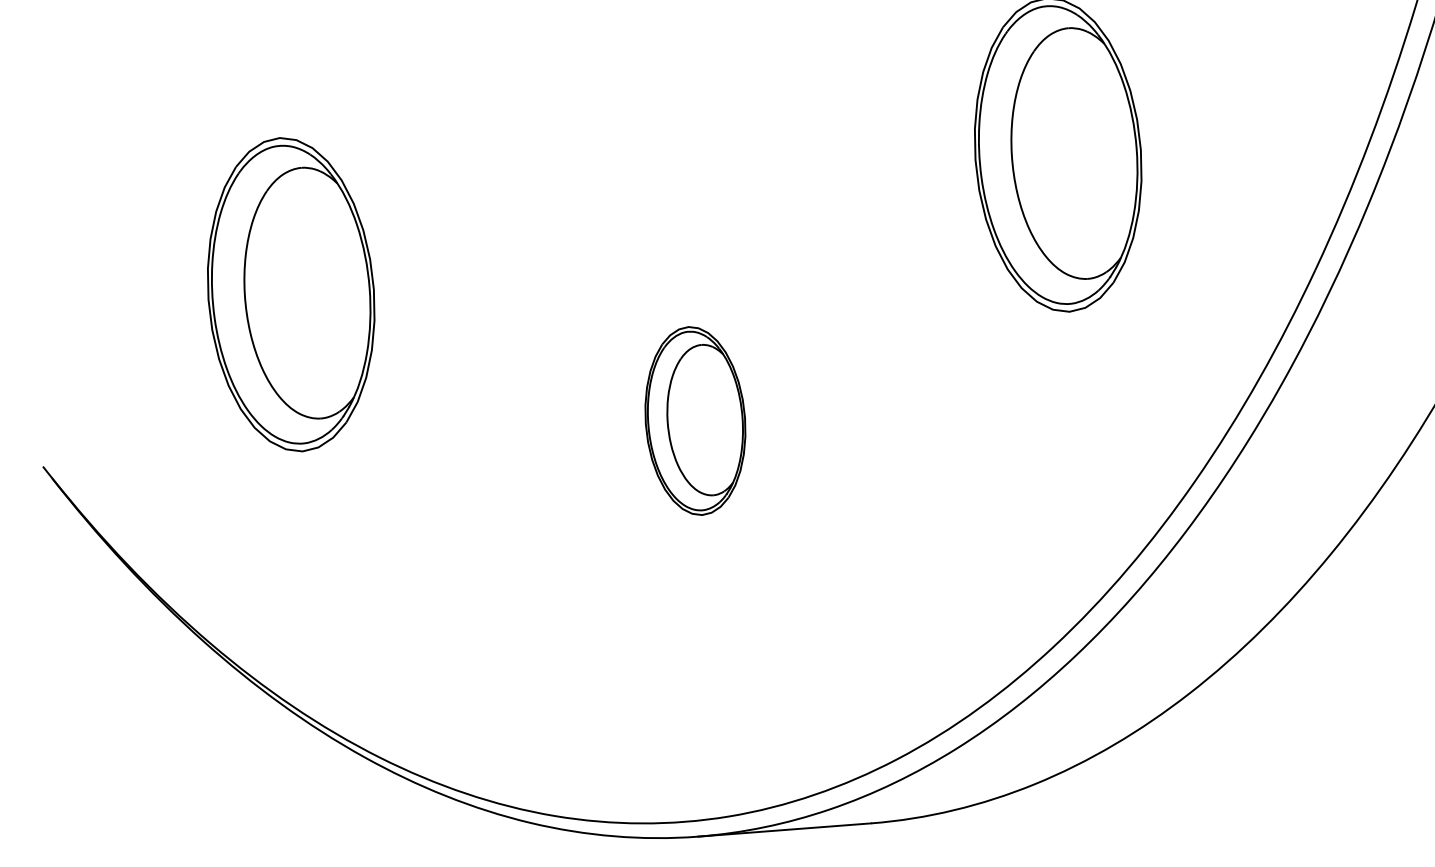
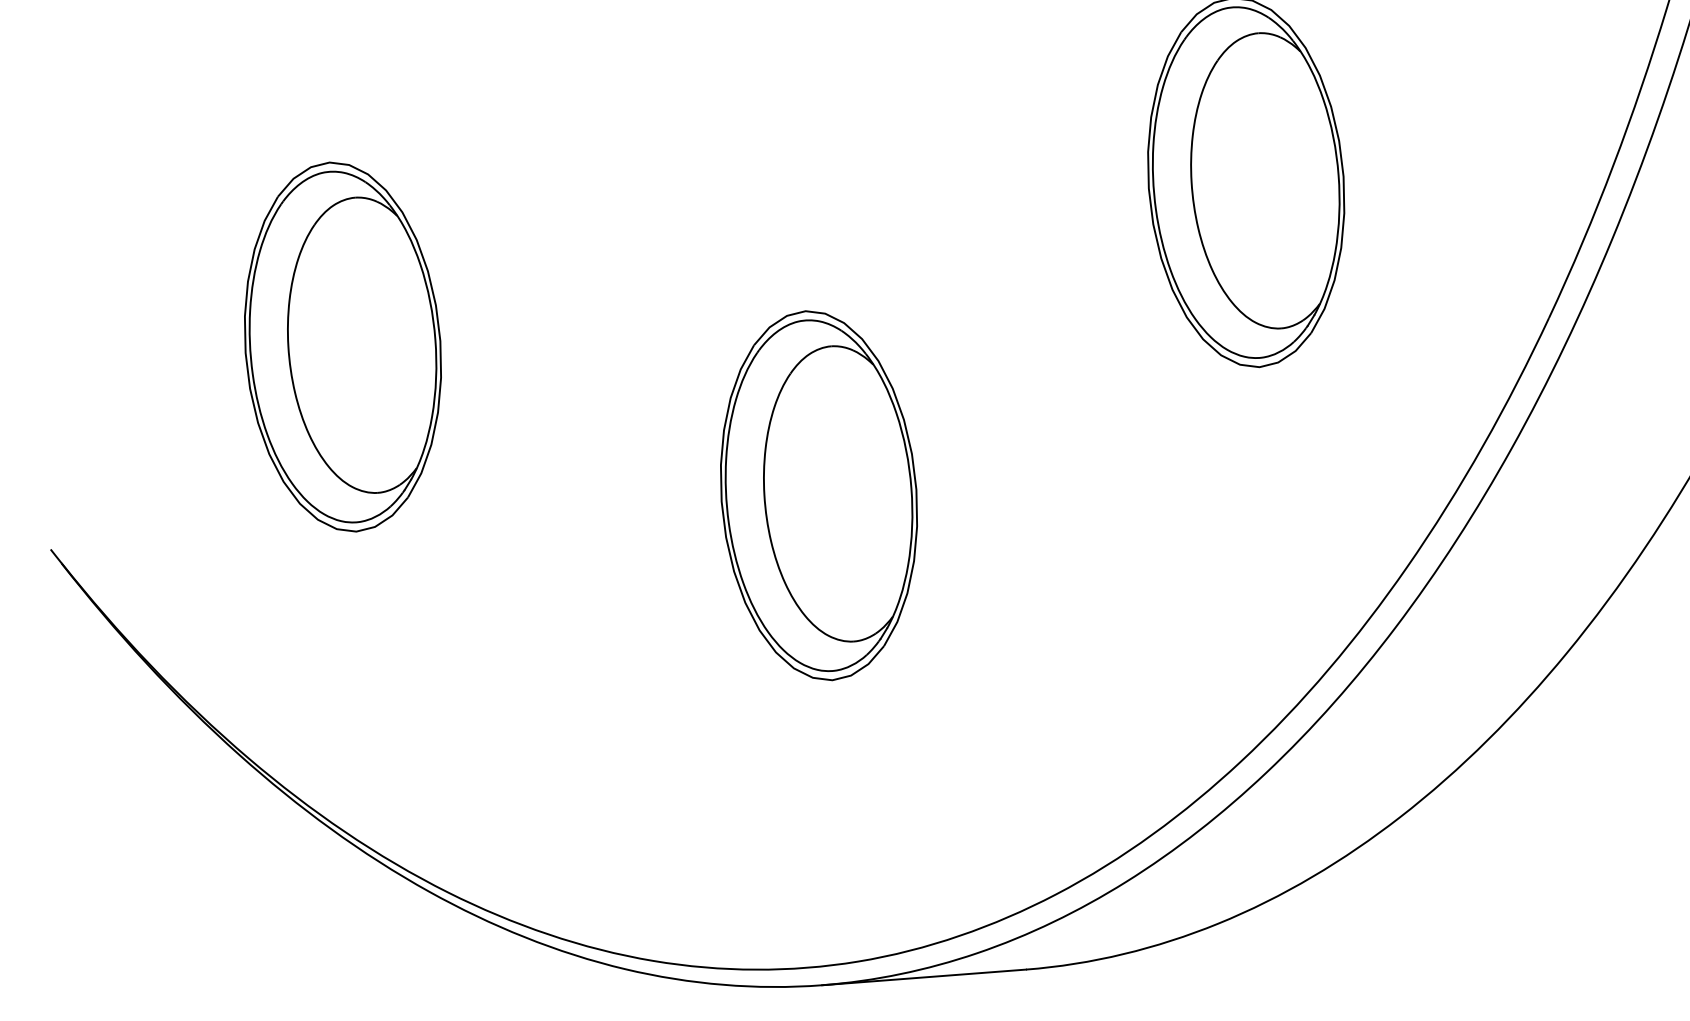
part: (694, 420) -> (818, 495), size x1.67

